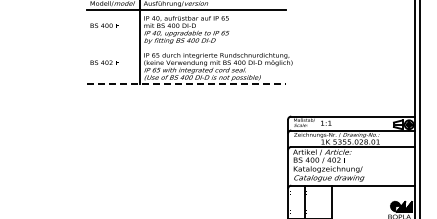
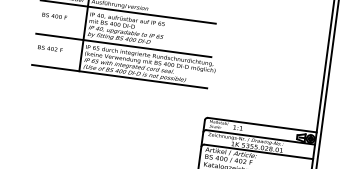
line: (185, 48) -> (123, 45), added
line: (186, 83) -> (119, 76), dashed -> solid

